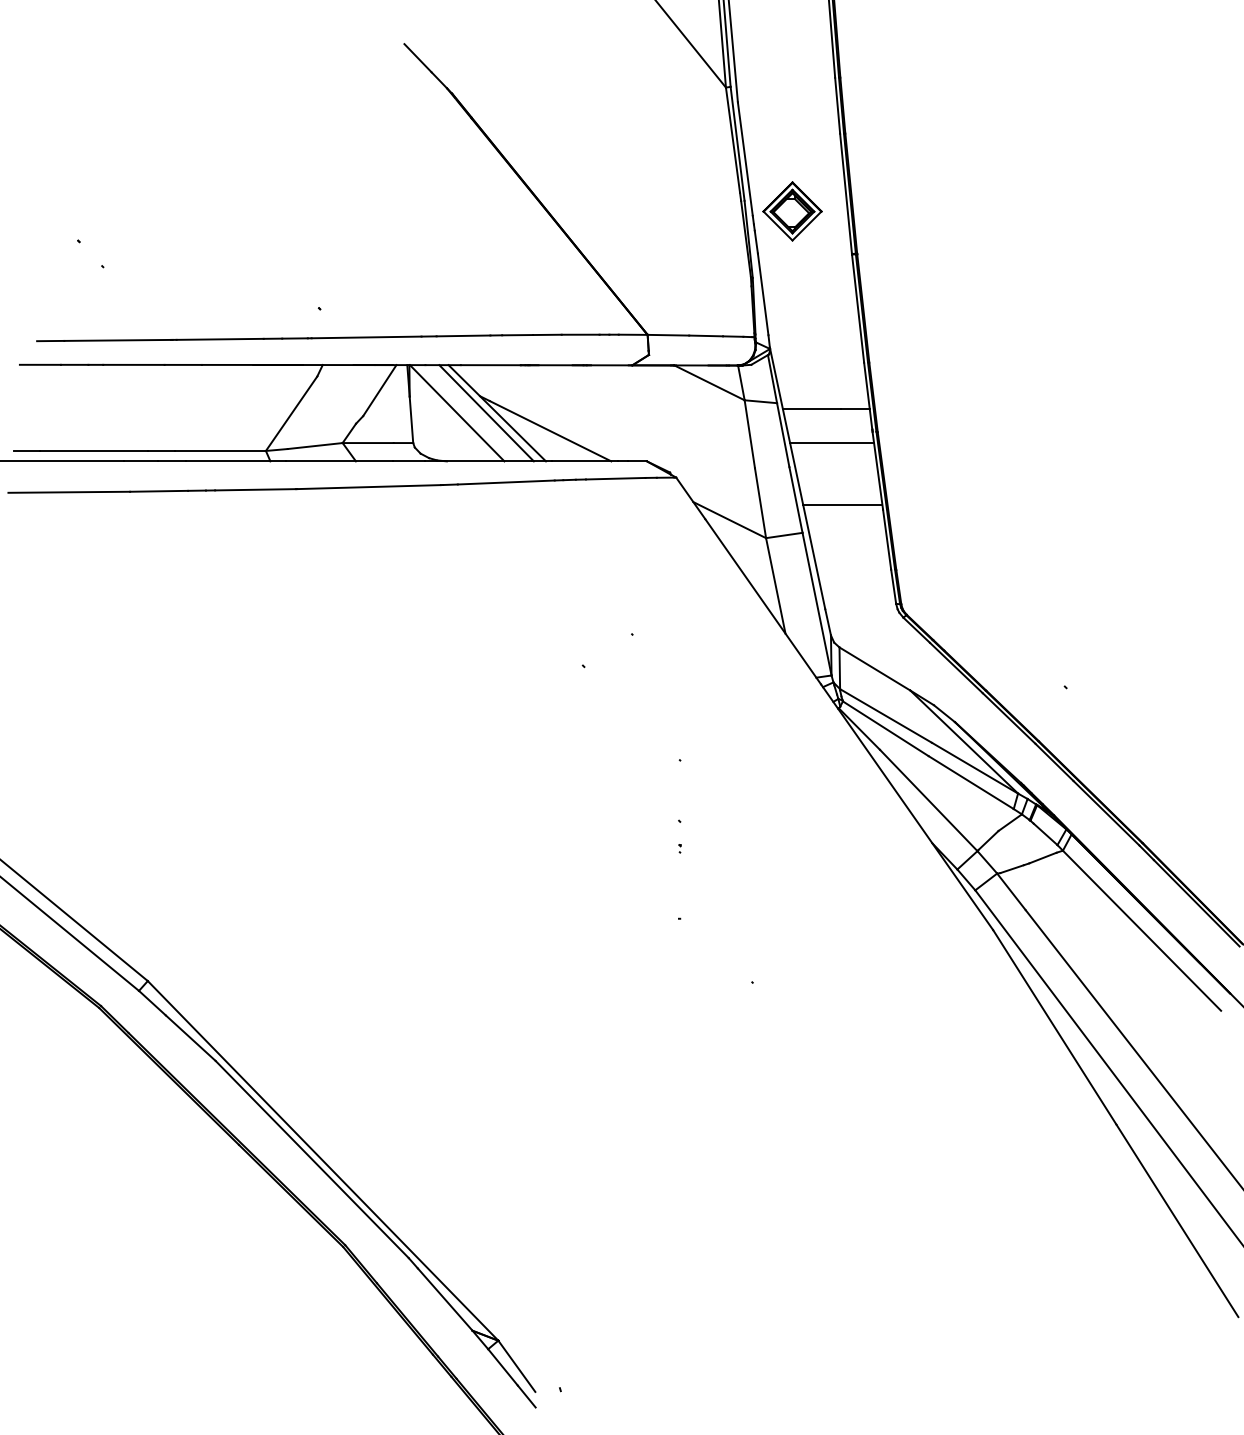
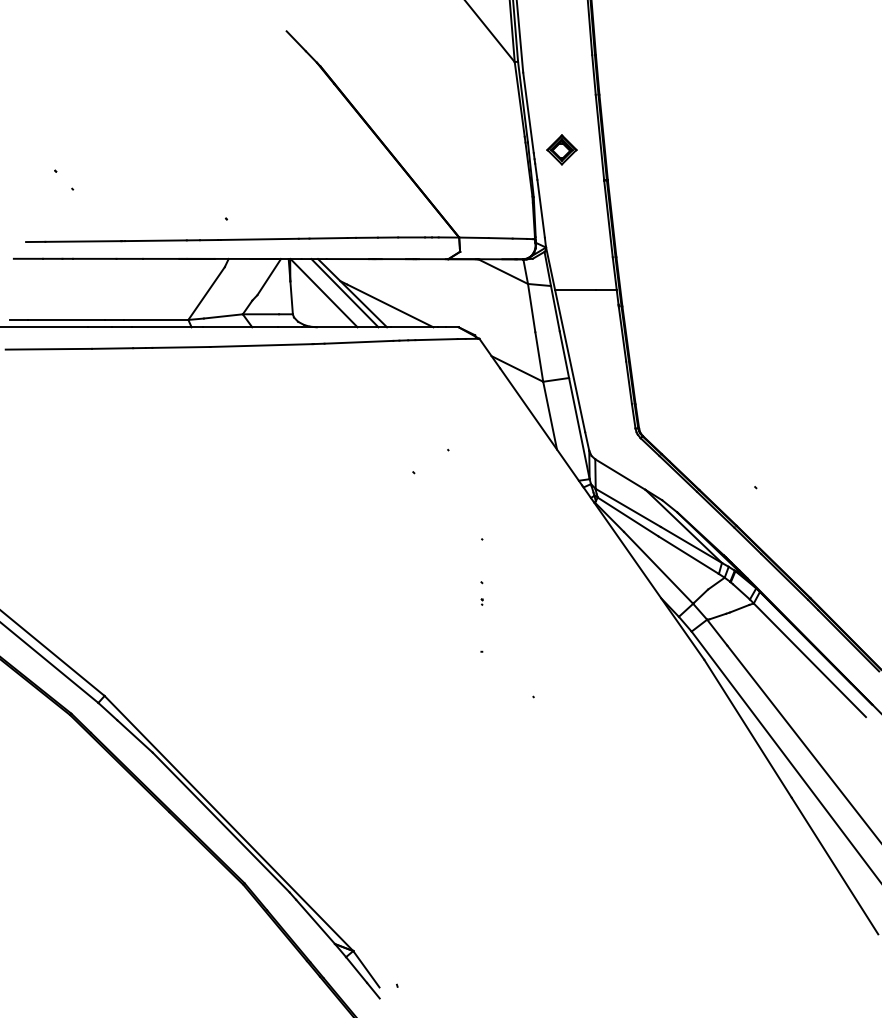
part: (792, 211) -> (561, 150), size x0.7
line: (832, 443) -> (590, 314), removed
line: (842, 505) -> (597, 358), removed

